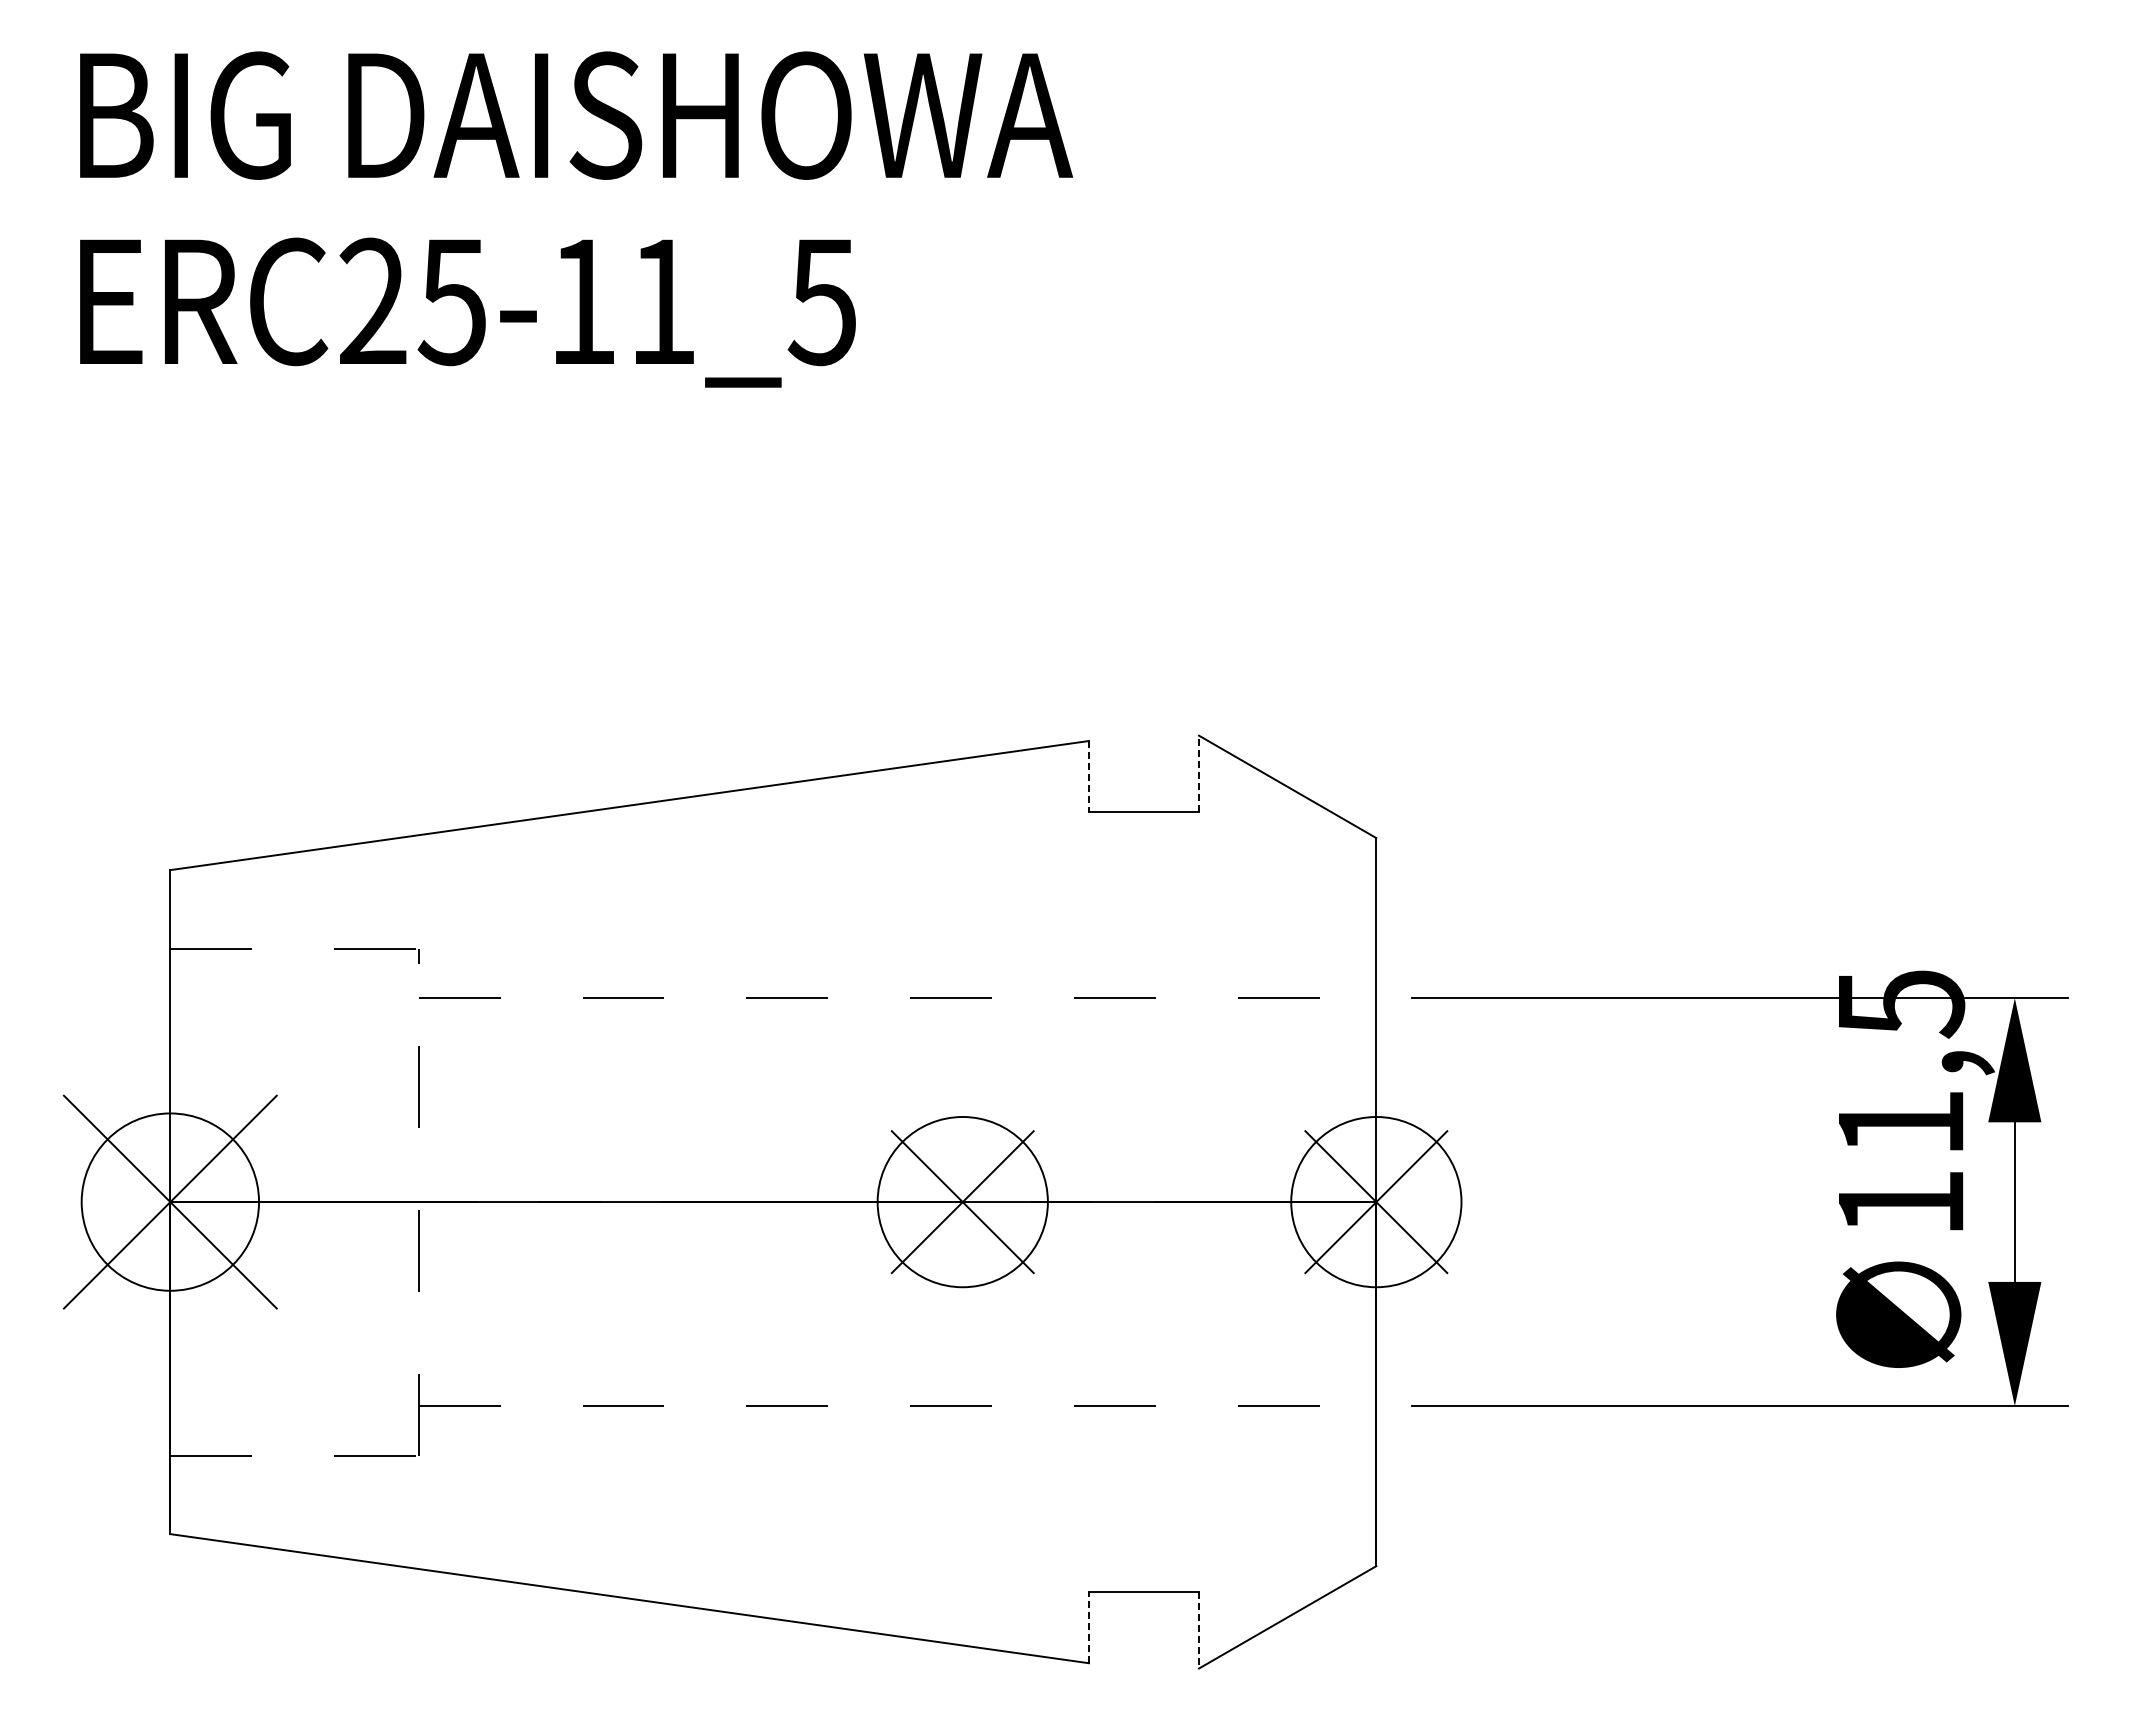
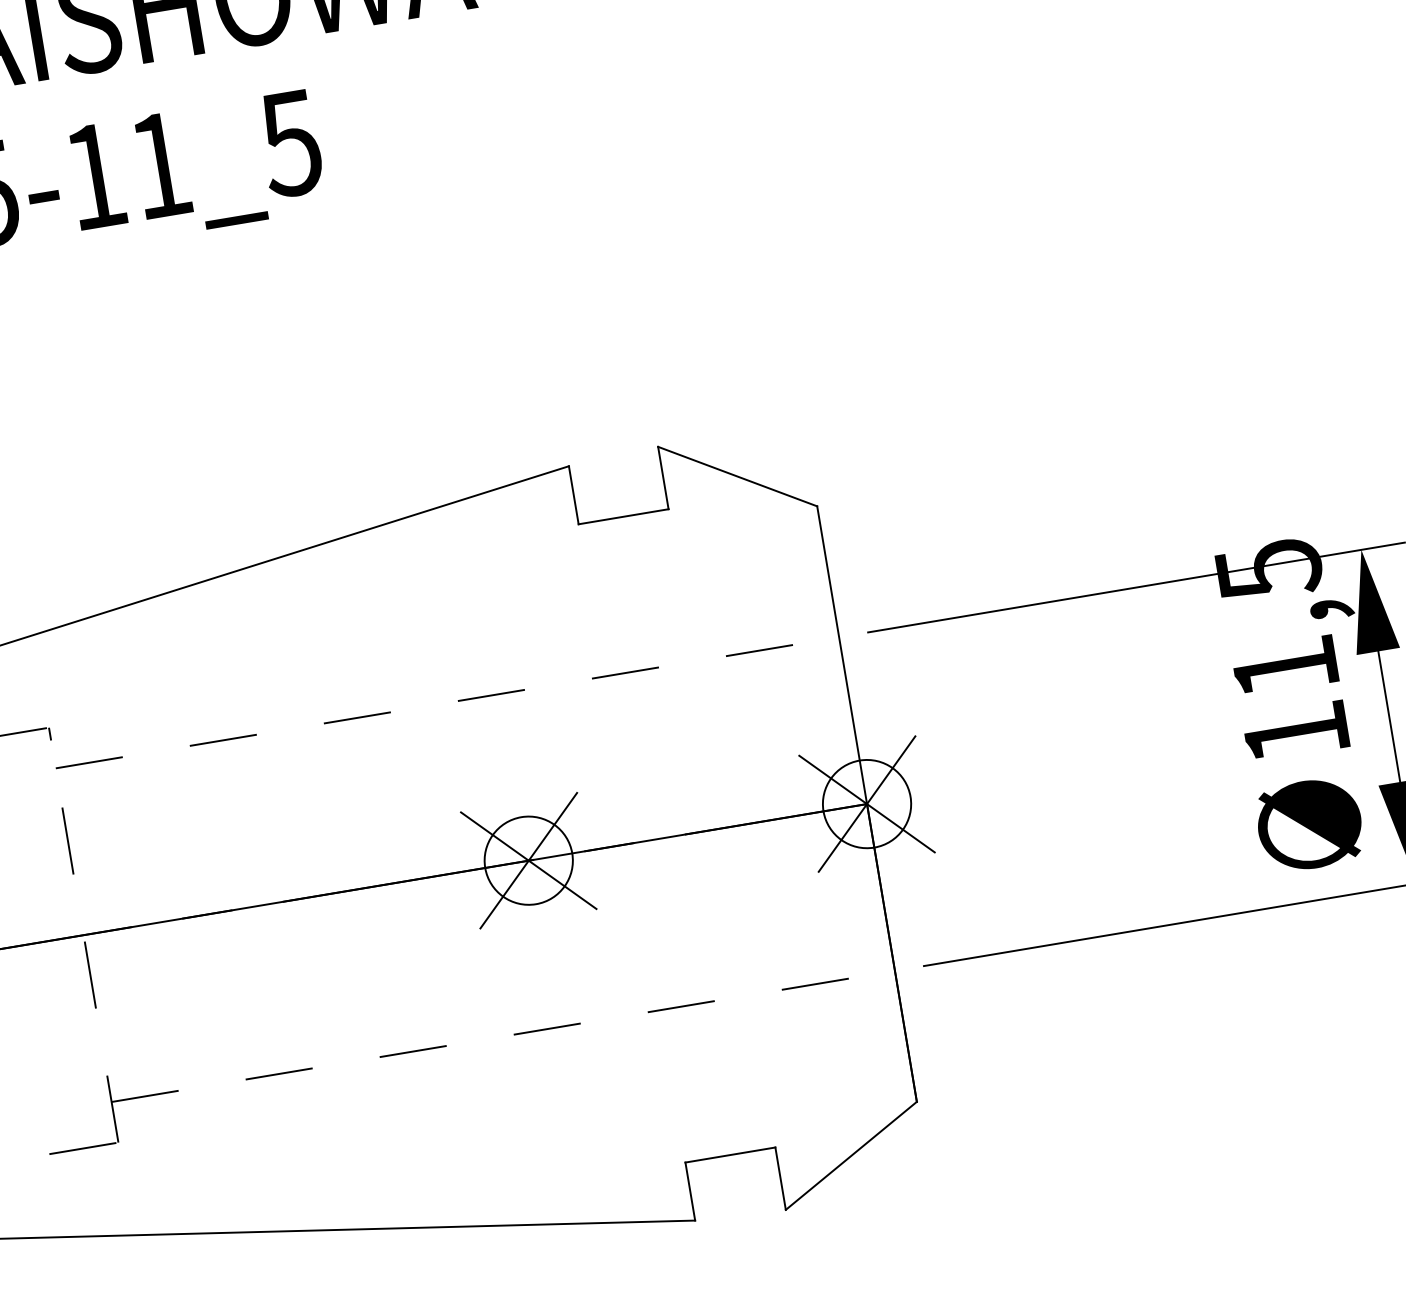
line: (1199, 773) -> (663, 477), dashed -> solid
line: (1089, 776) -> (574, 495), dashed -> solid
circle: (962, 1201) -> (528, 860), size x0.62
circle: (1376, 1201) -> (867, 803), size x0.62
line: (1089, 1627) -> (690, 1191), dashed -> solid
line: (1199, 1630) -> (781, 1178), dashed -> solid

